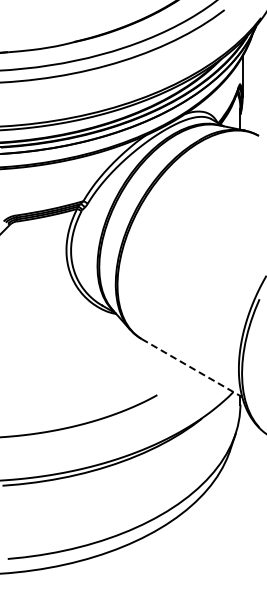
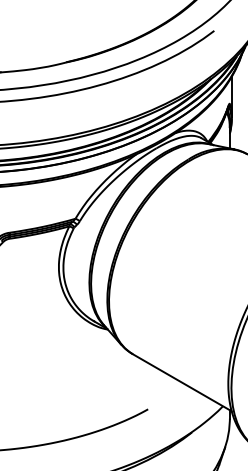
line: (192, 368) -> (182, 383), dashed -> solid

